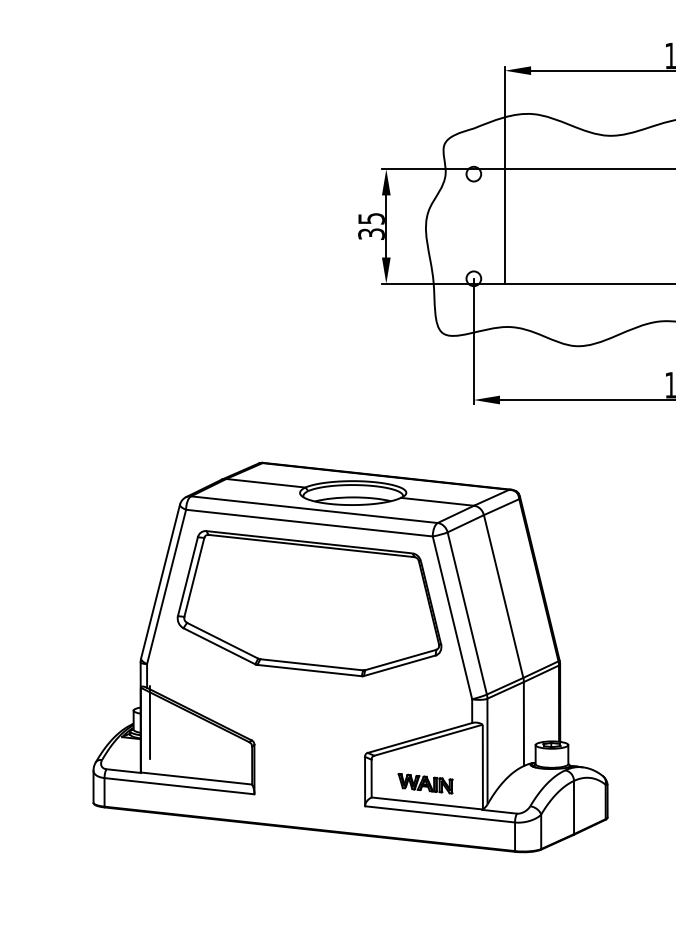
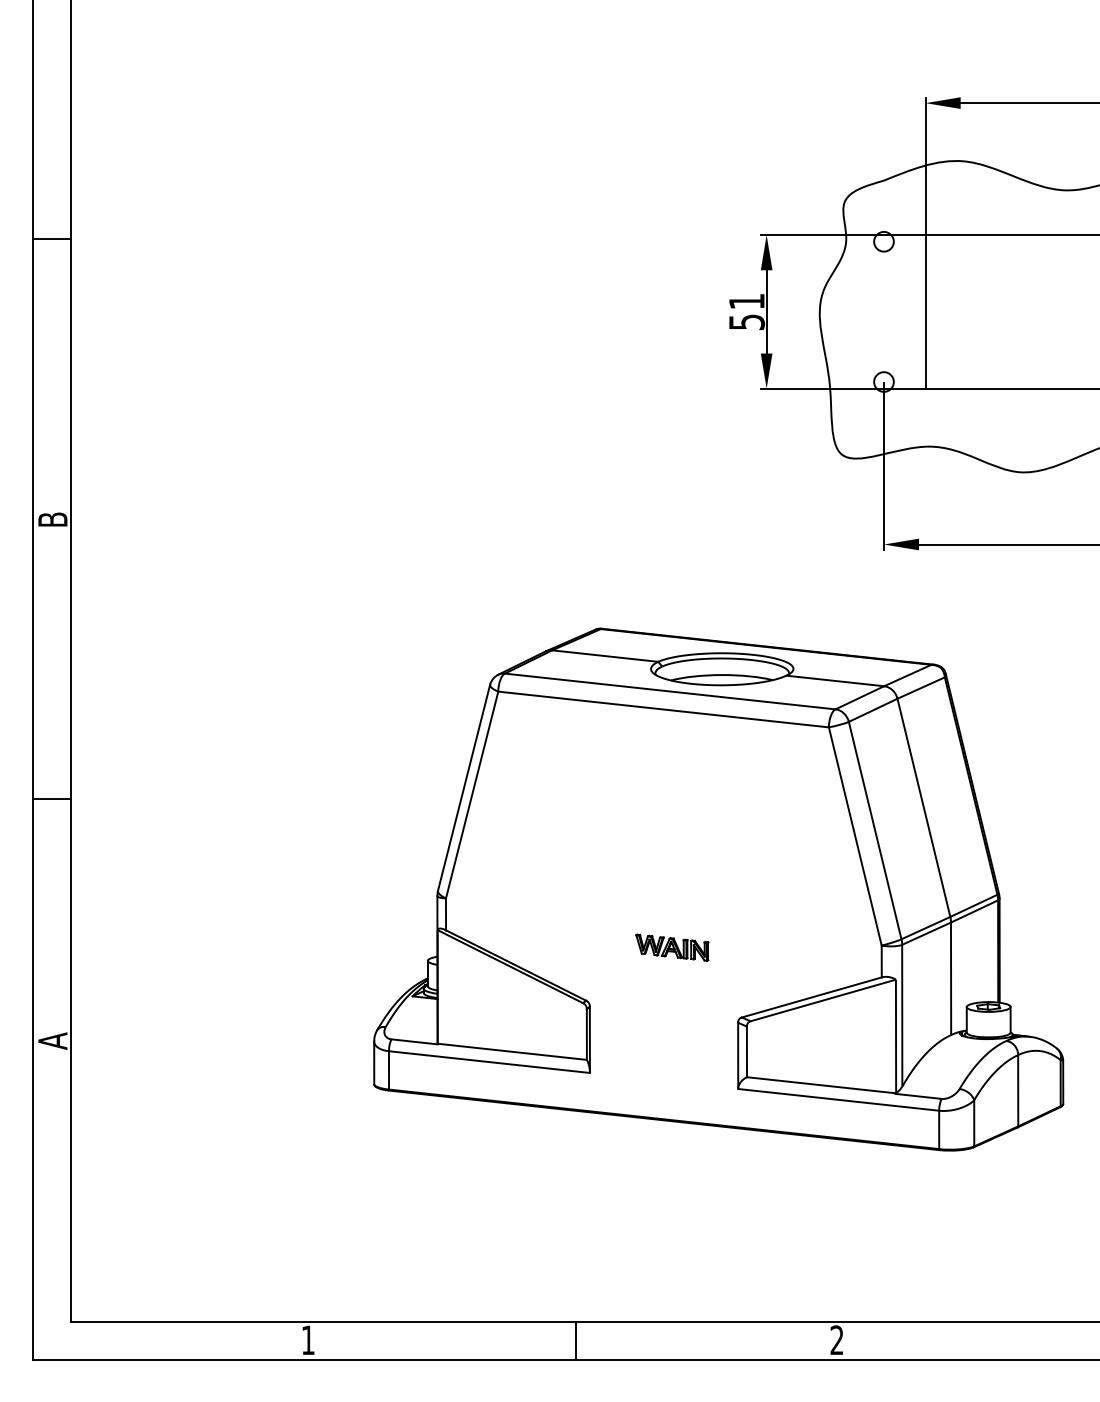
text: (371, 226) -> (746, 311), 35 -> 51
part: (309, 603) -> (663, 817), removed
line: (149, 722) -> (449, 976), removed
part: (425, 783) -> (672, 947), moved

